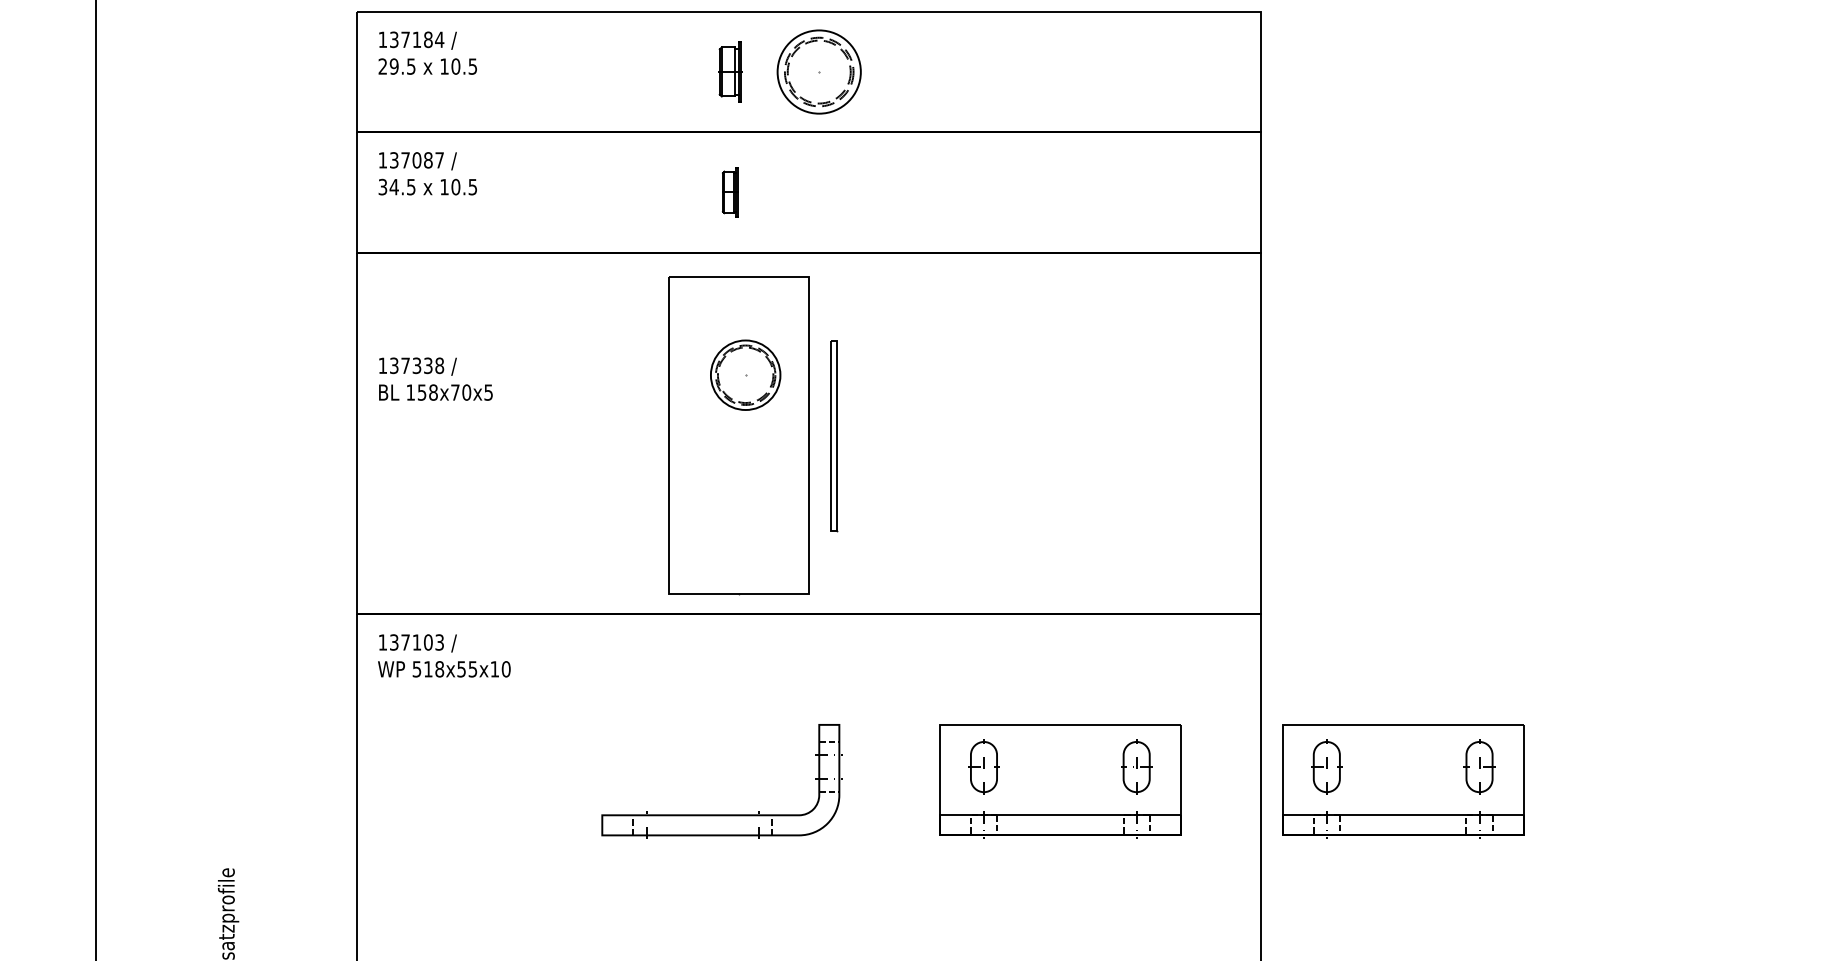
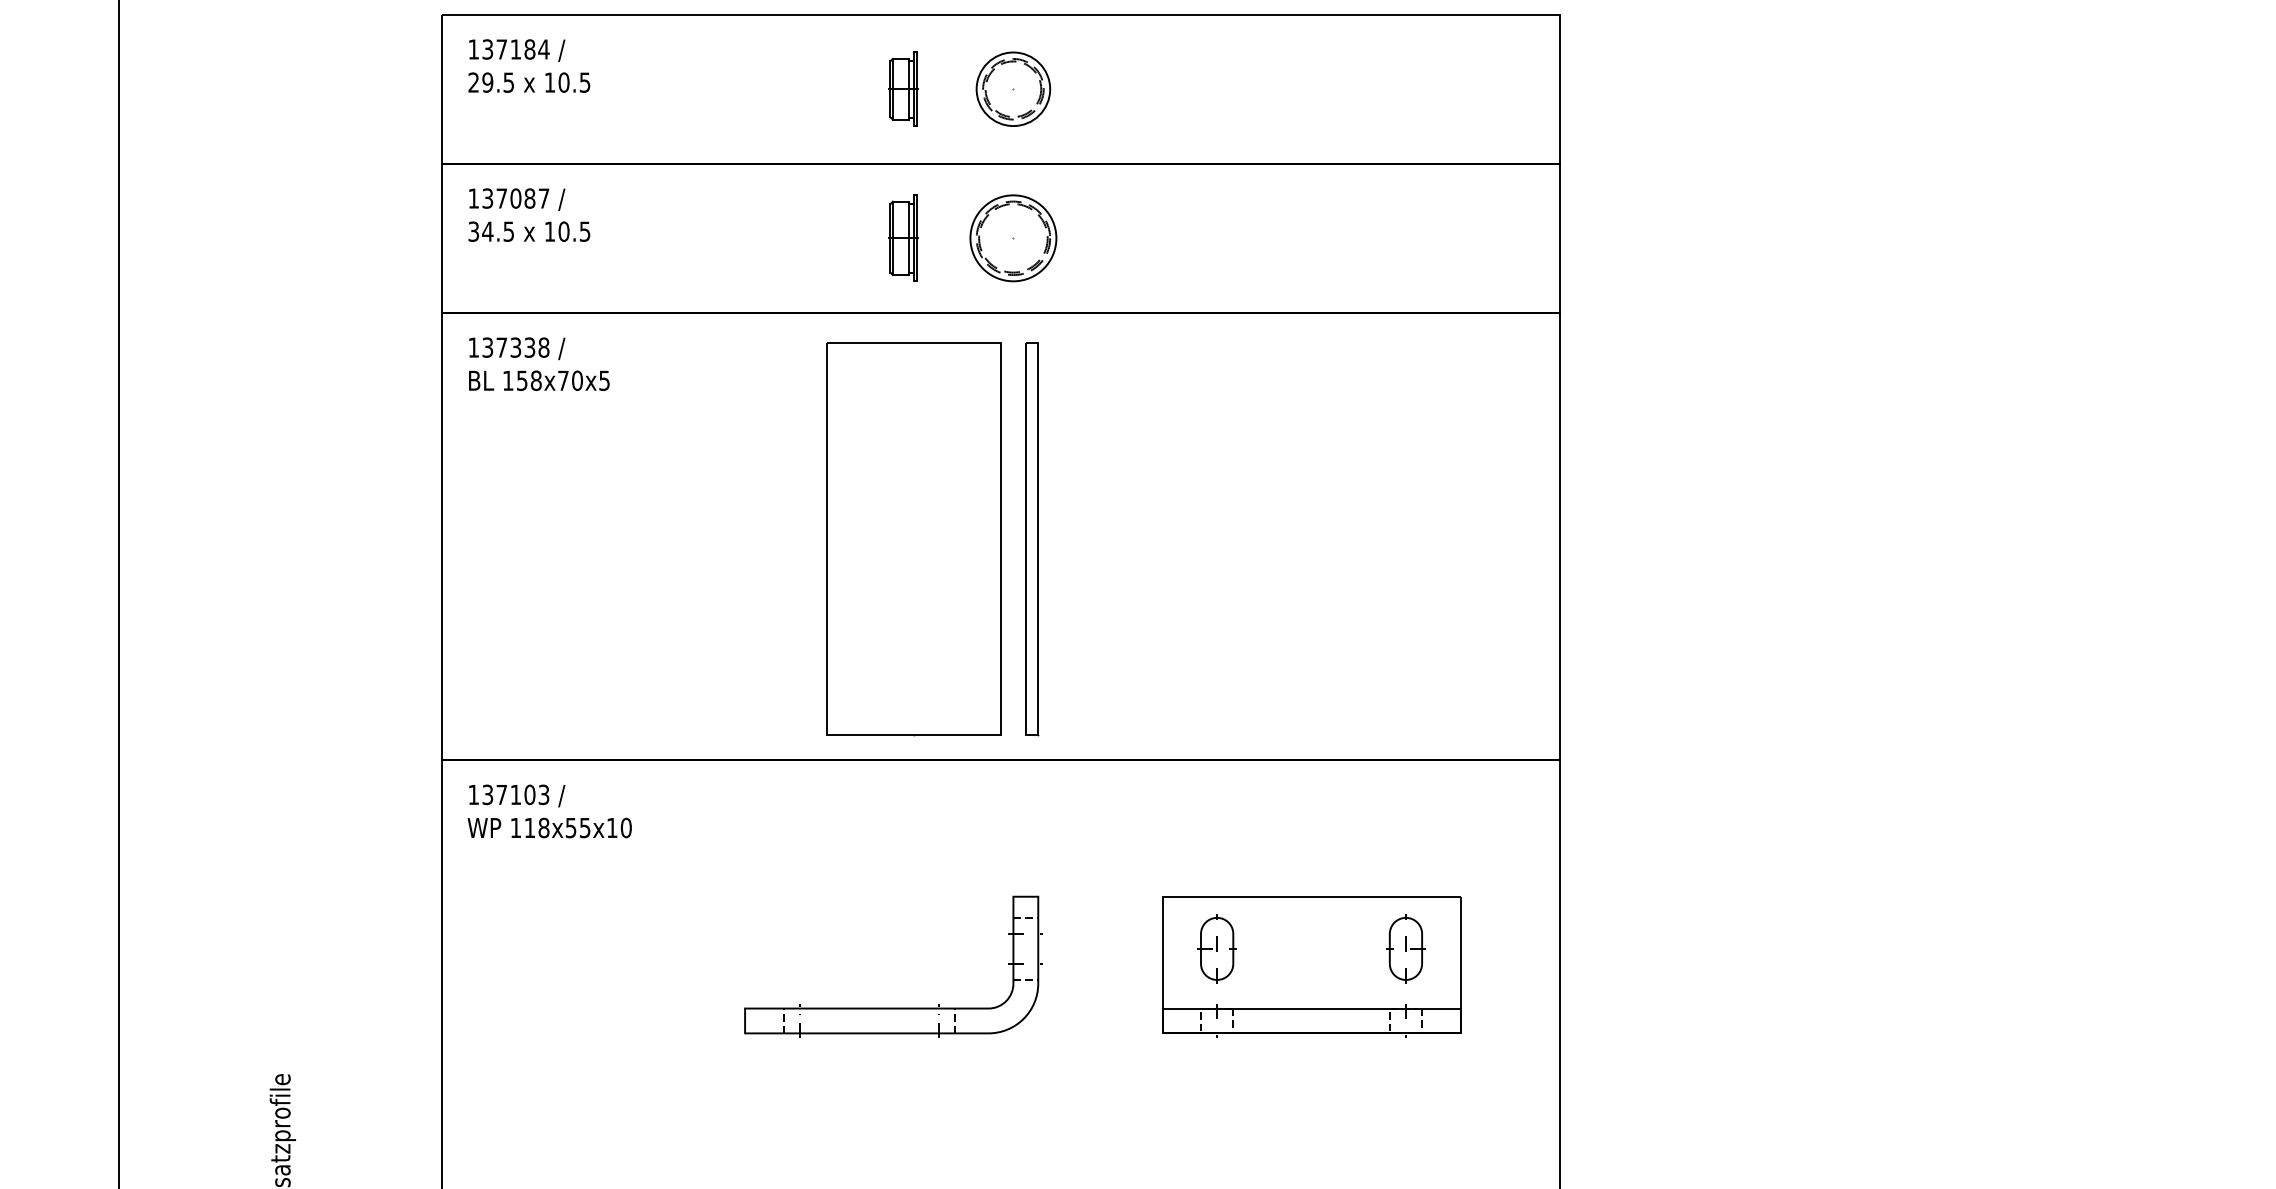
part: (819, 71) -> (1013, 88), size x0.71
part: (730, 191) -> (903, 237), size x1.43
part: (745, 375) -> (1013, 238), moved
text: (436, 378) -> (539, 363), moved
part: (834, 436) -> (1032, 539), size x1.67
text: (416, 669) -> (515, 828), 518x55x10 -> 118x55x10
part: (1403, 781) -> (1735, 966), removed

